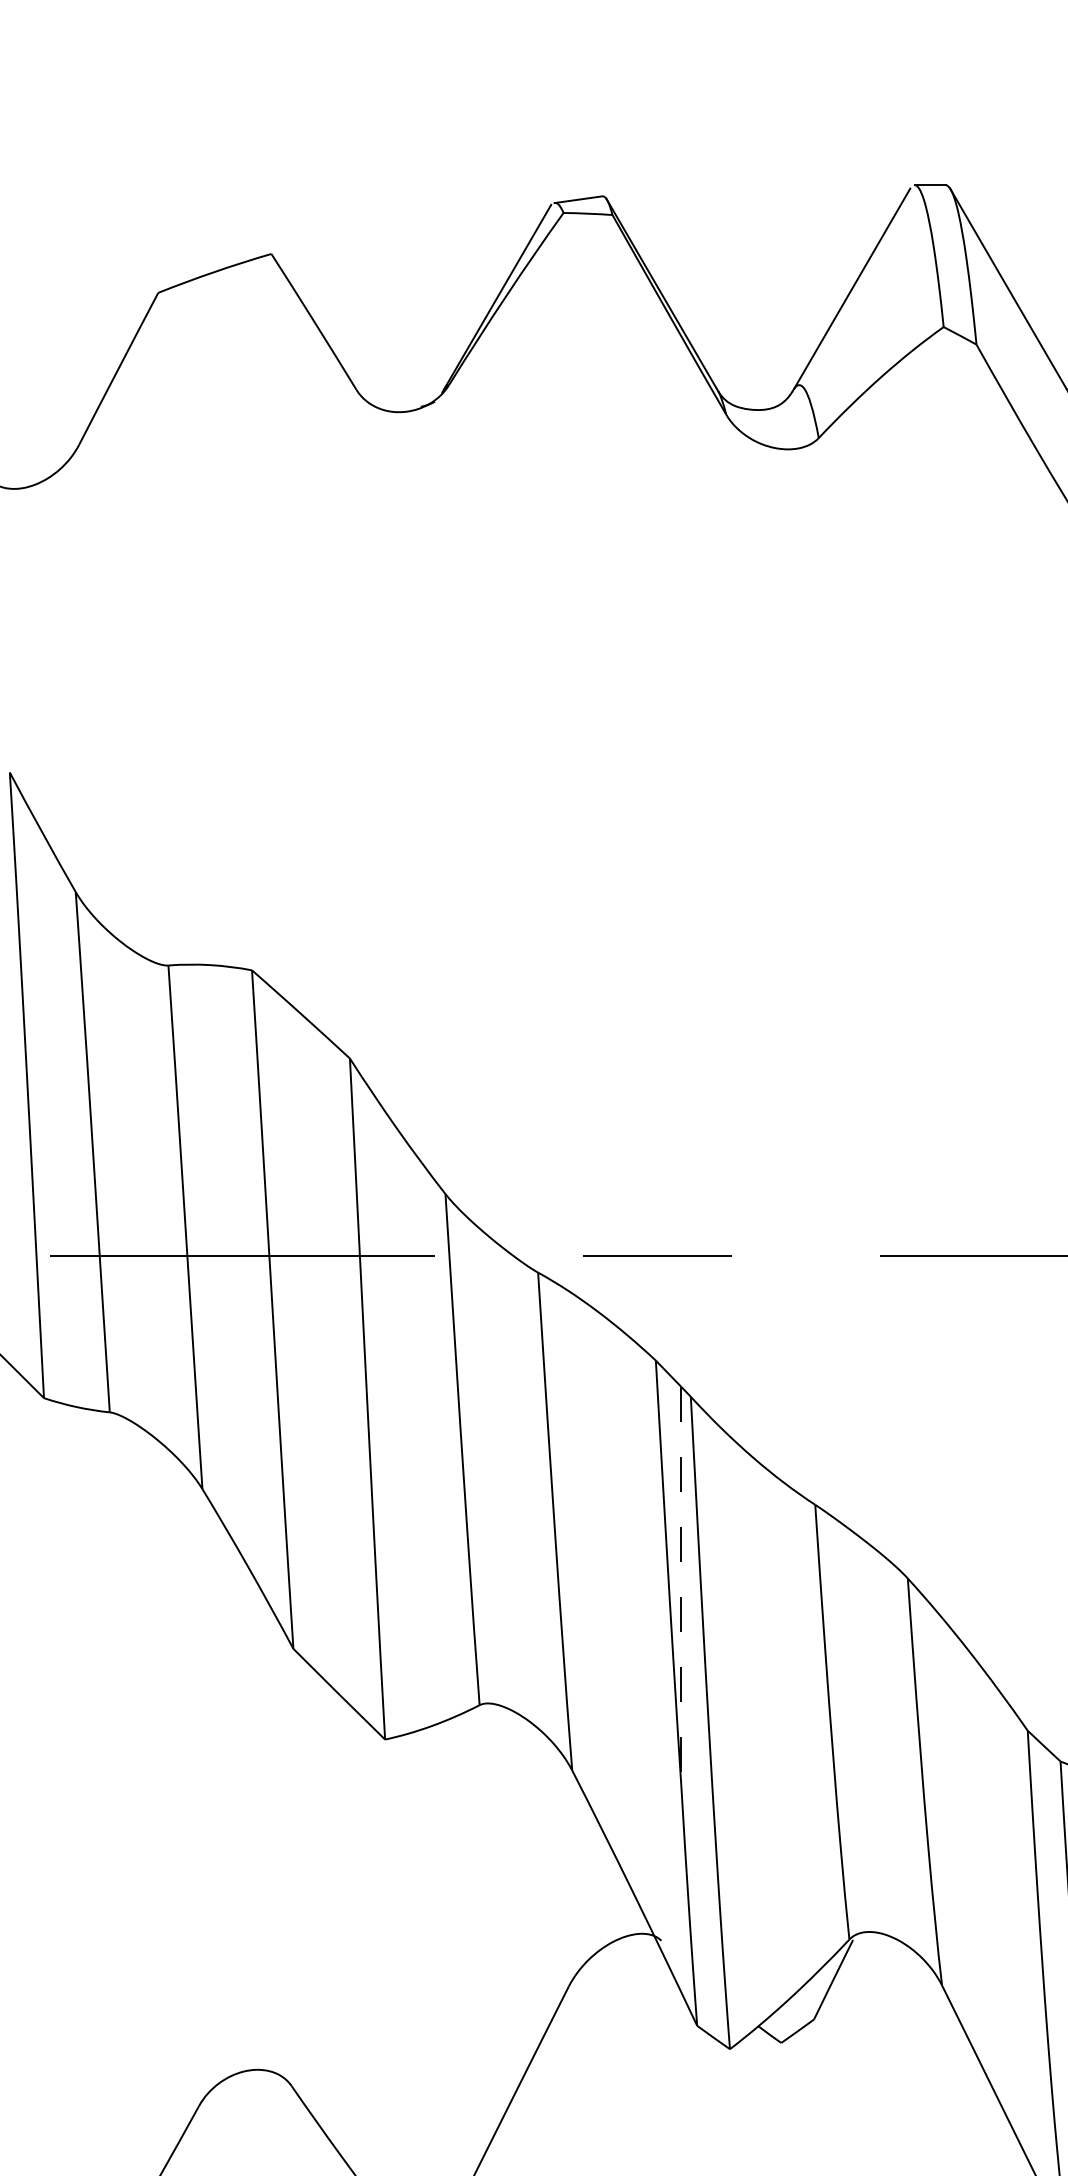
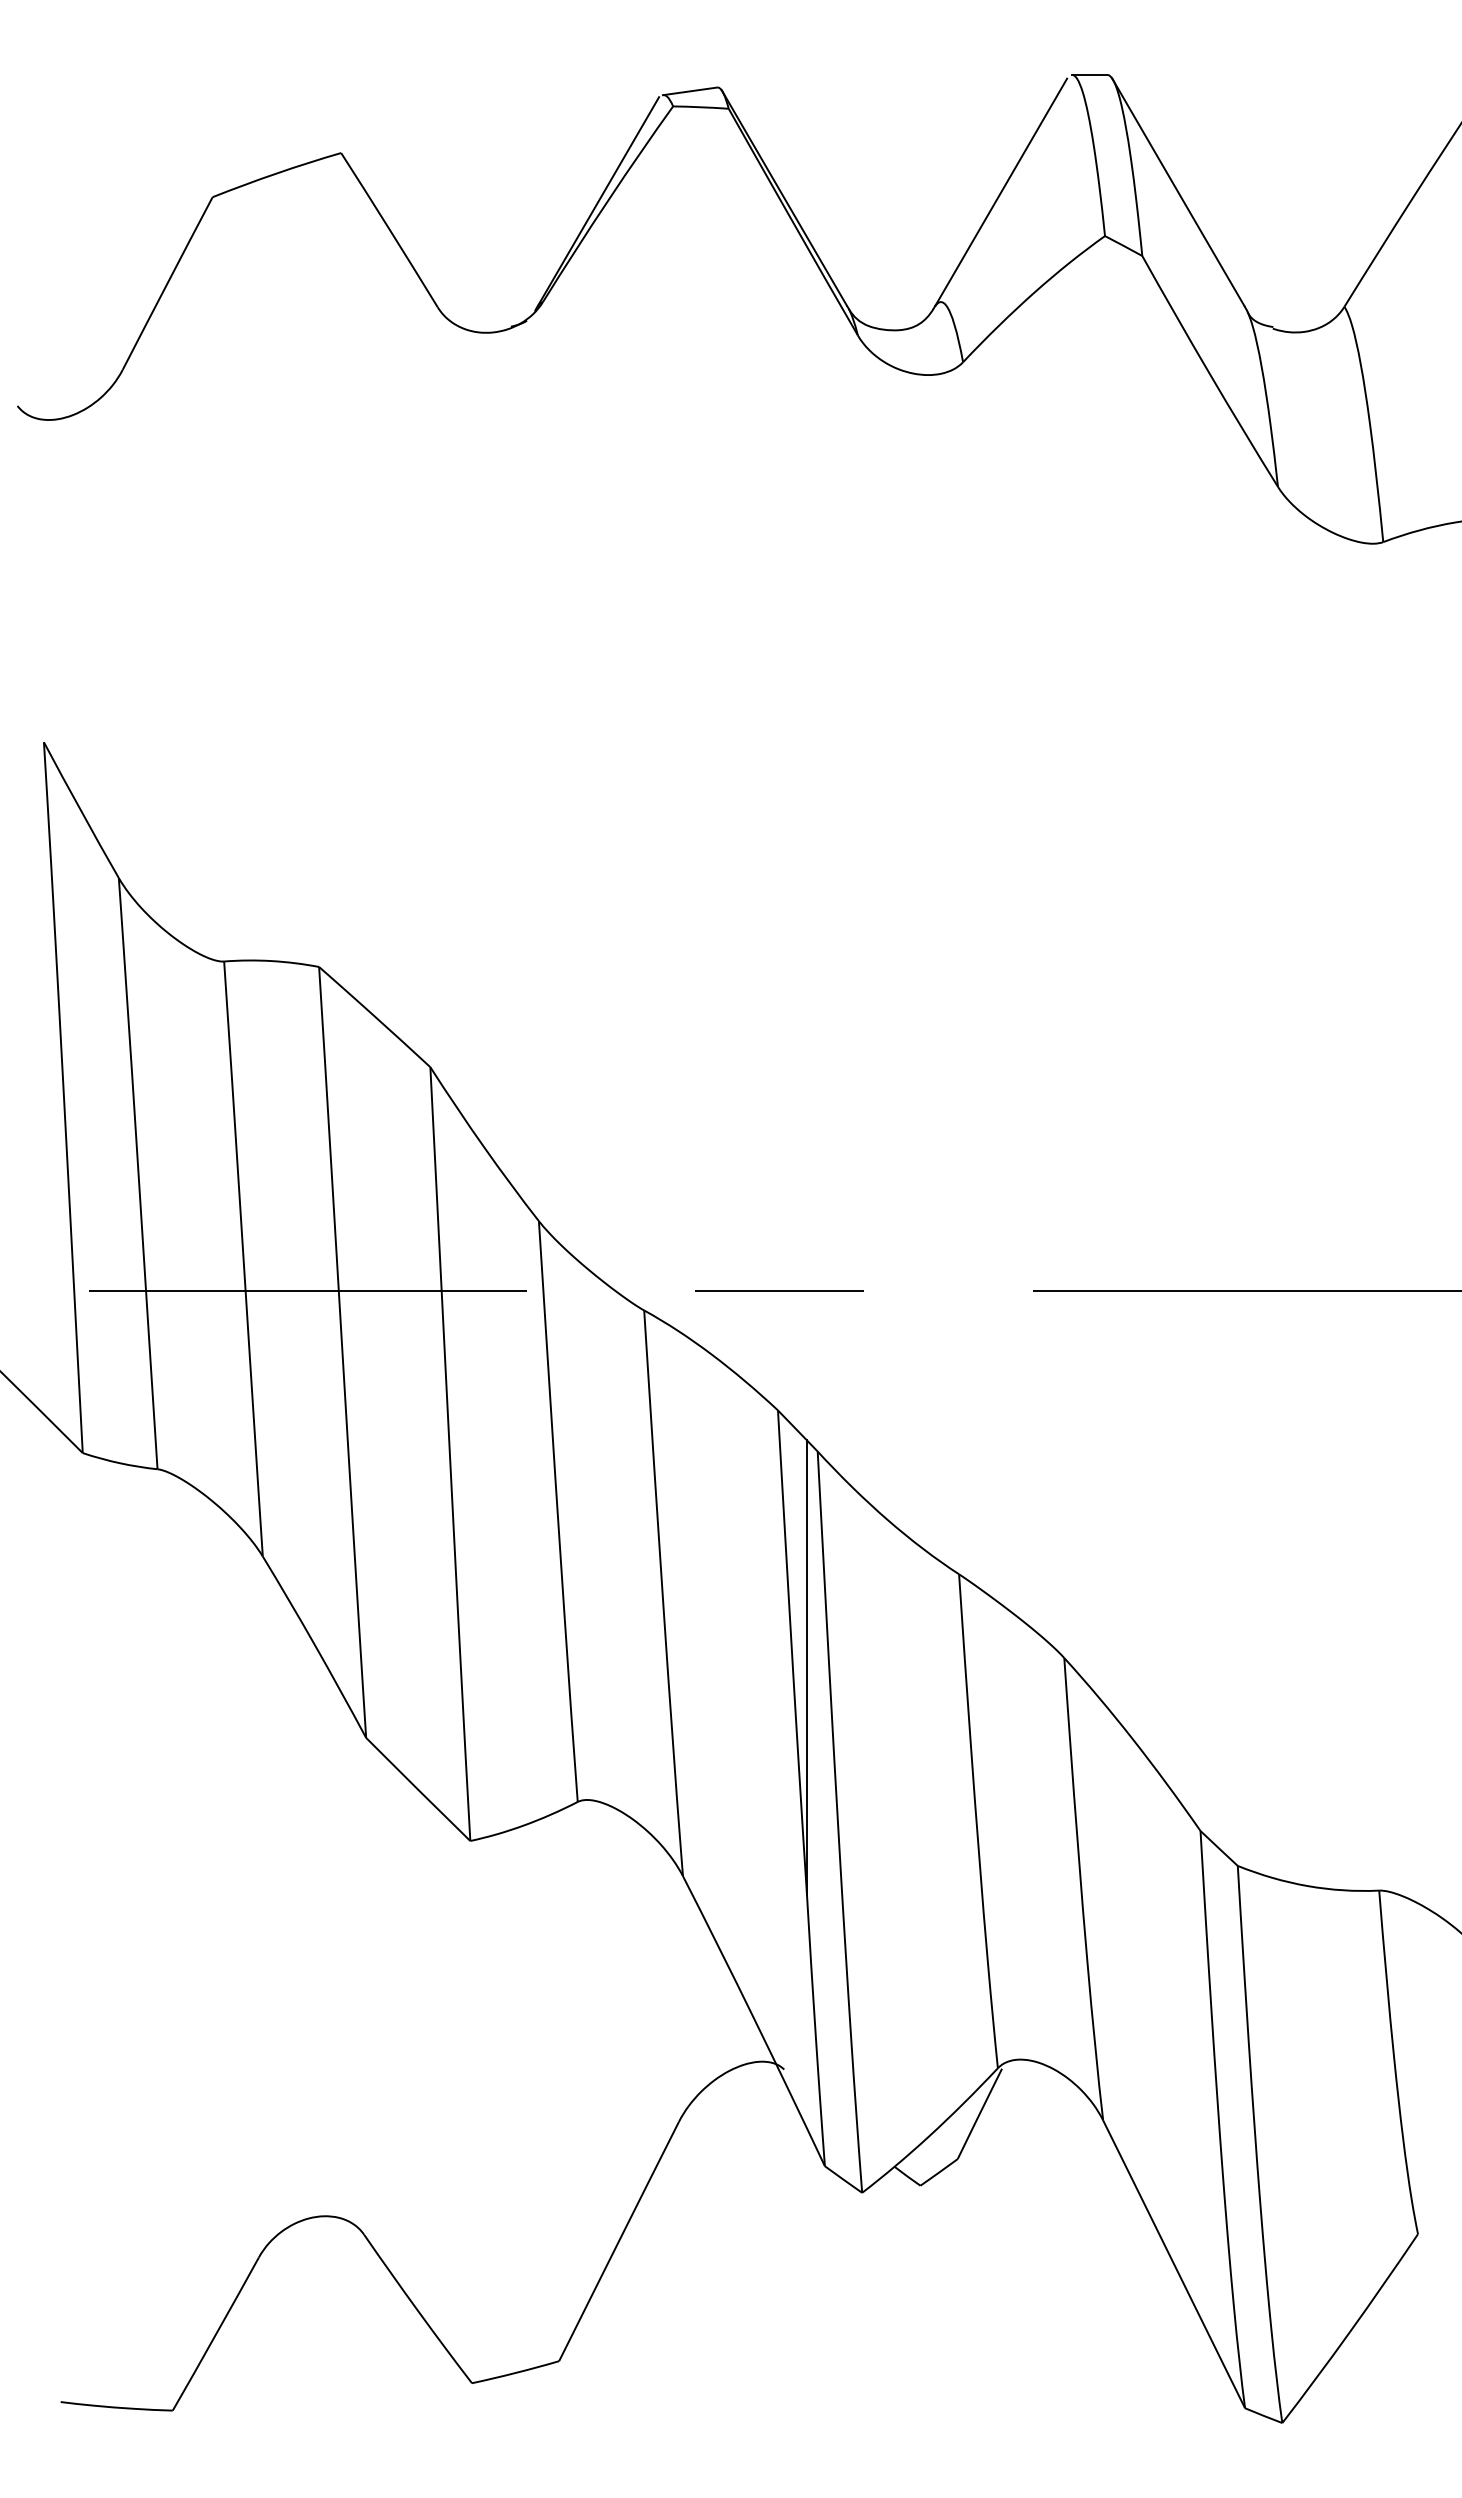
line: (680, 1587) -> (806, 1668), dashed -> solid

